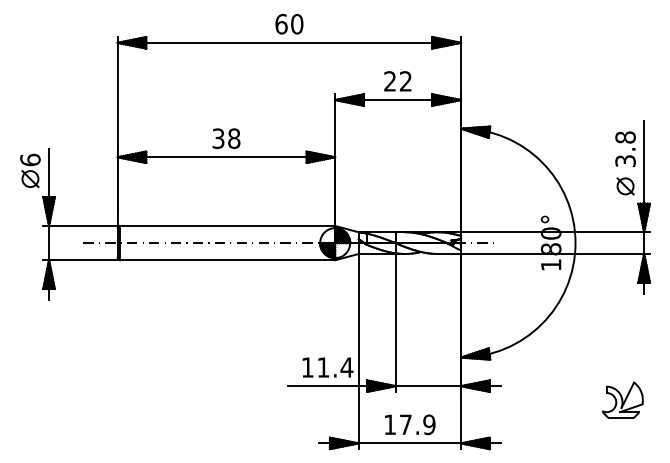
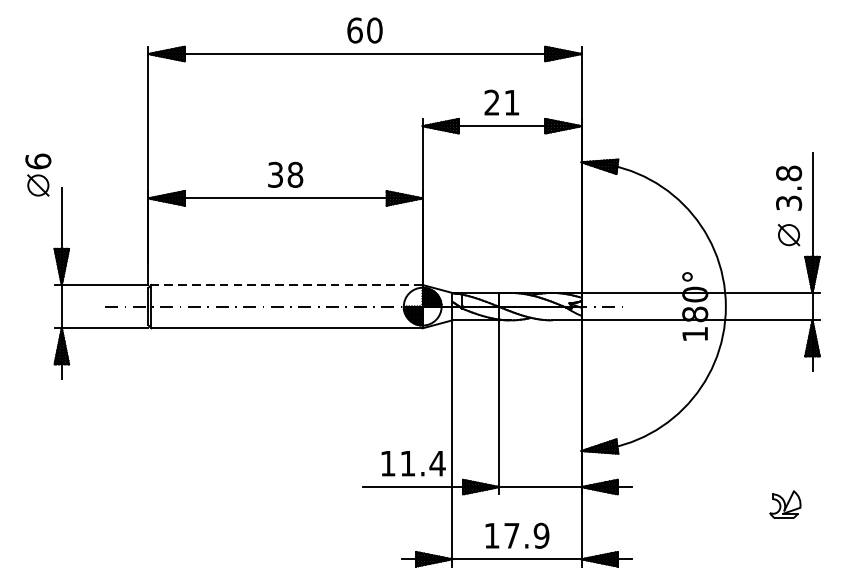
text: (405, 81) -> (511, 102), 22 -> 21
part: (30, 170) -> (38, 174), moved
line: (227, 225) -> (286, 284), solid -> dashed
part: (622, 399) -> (785, 503), size x0.6

